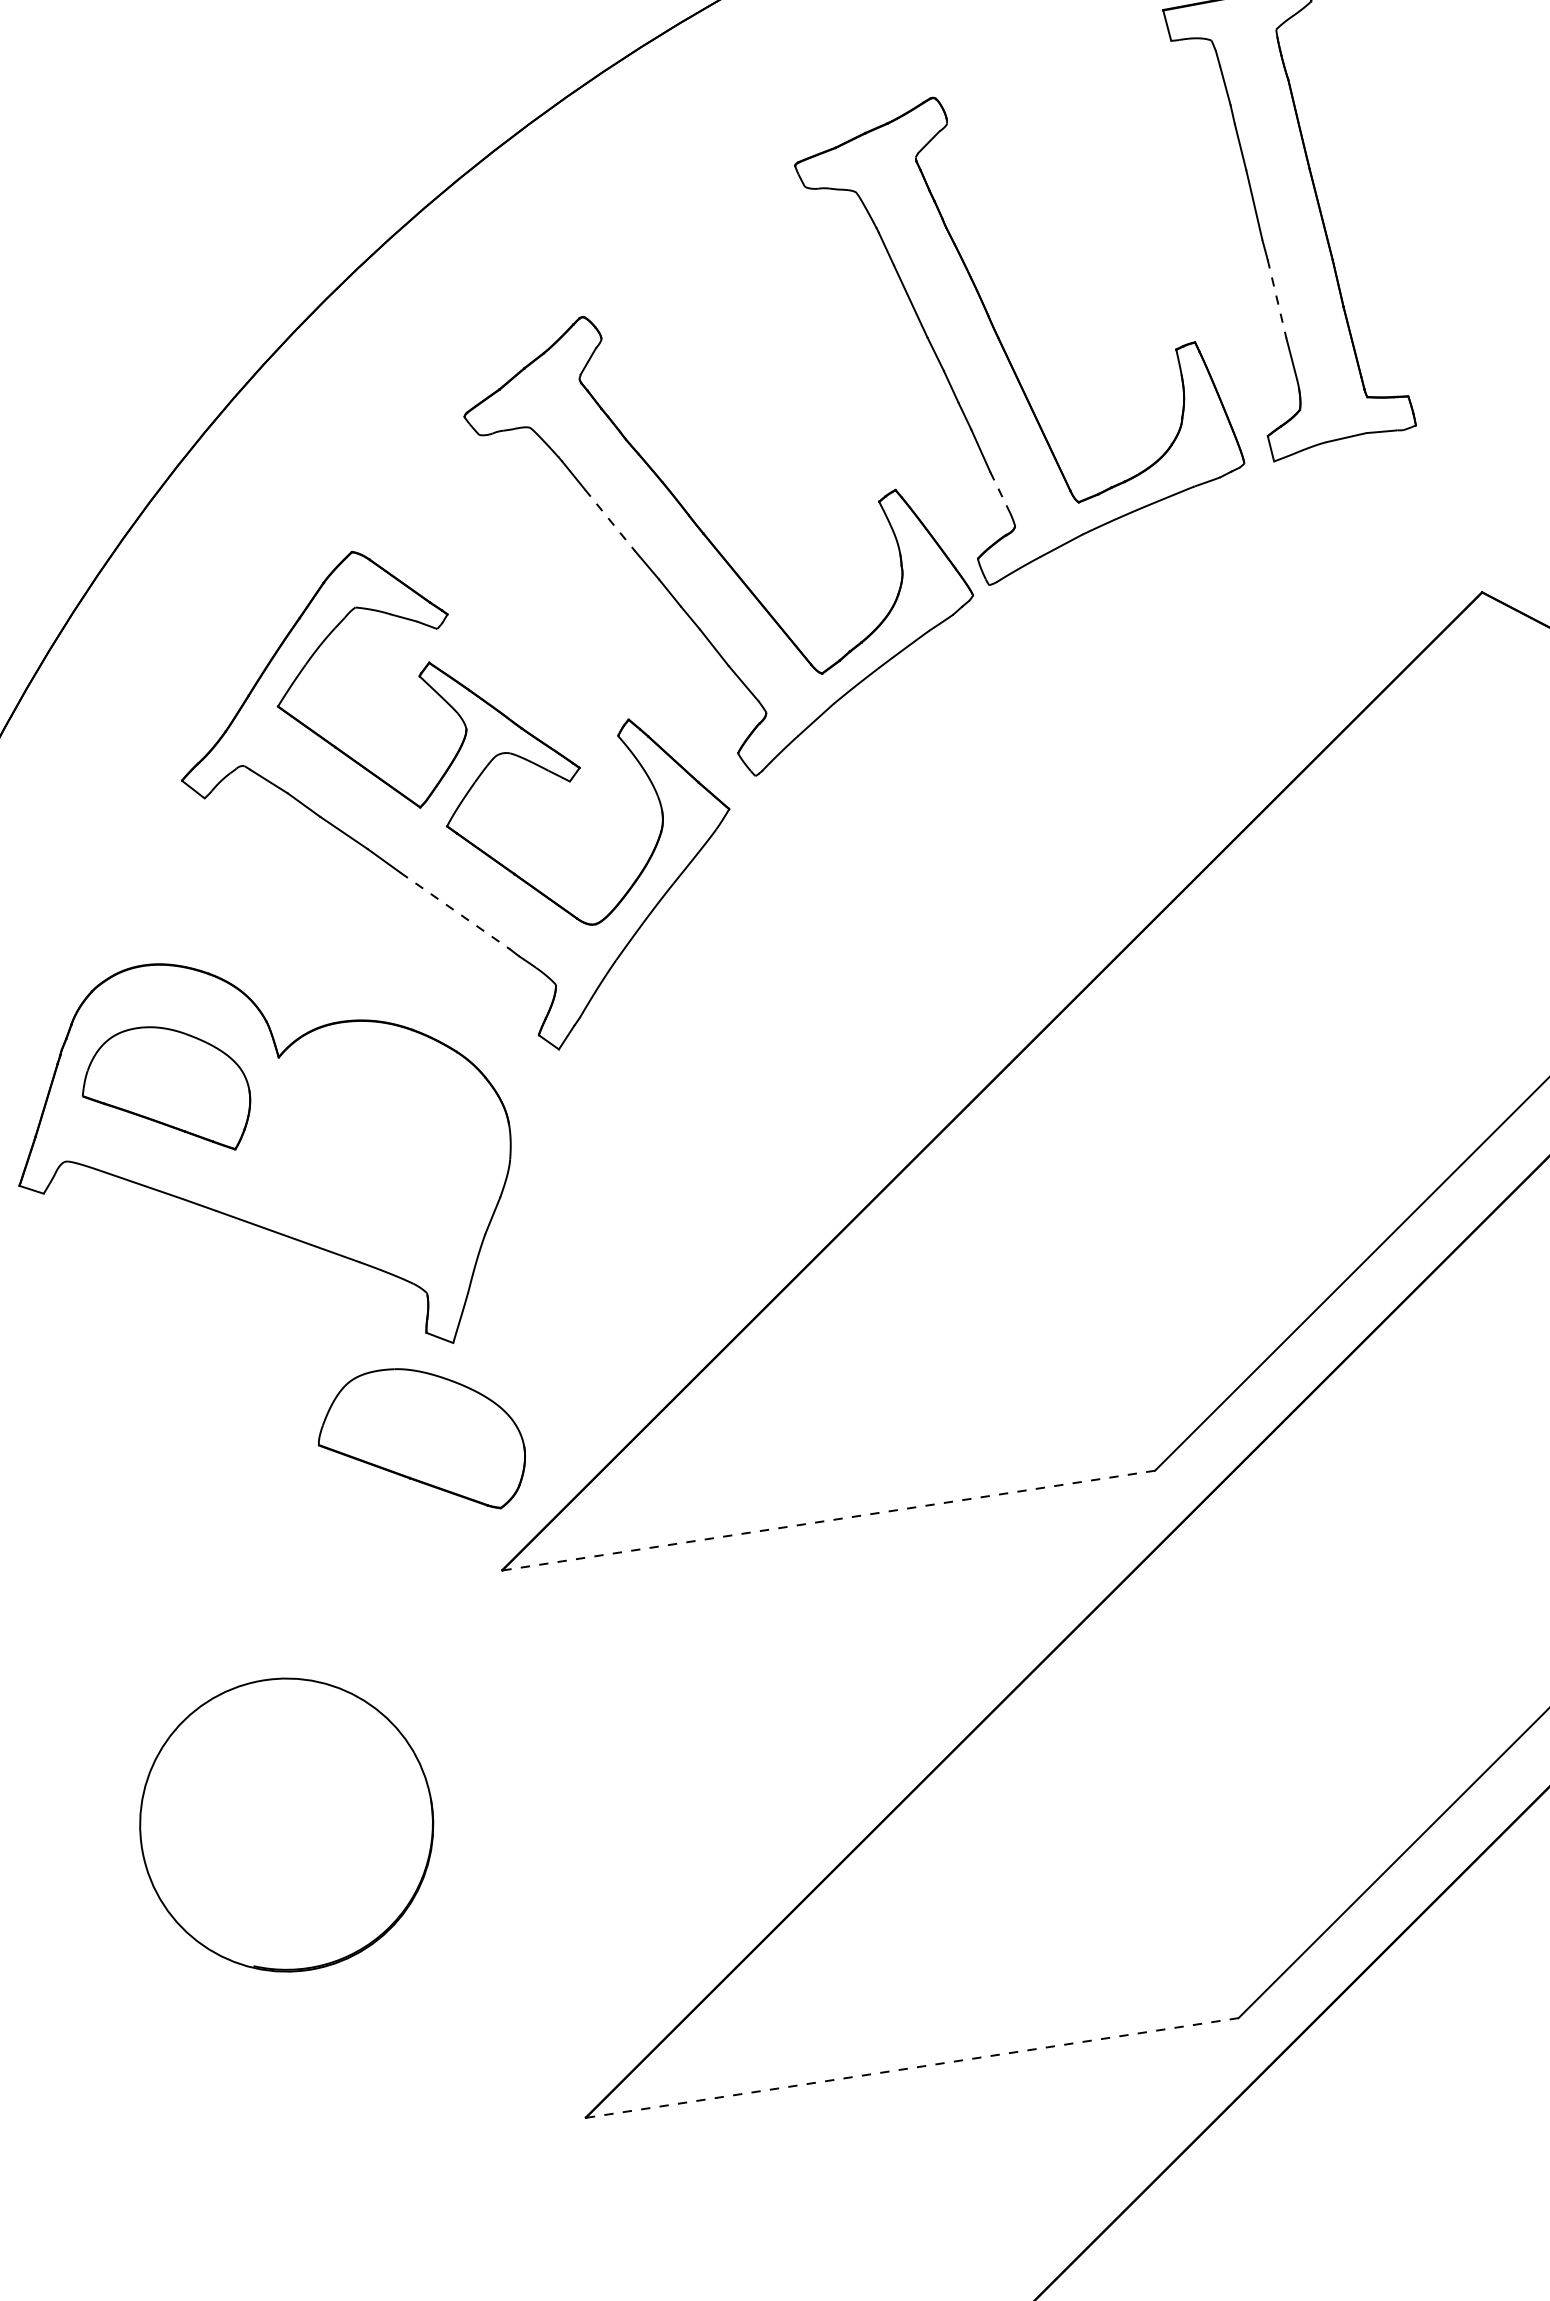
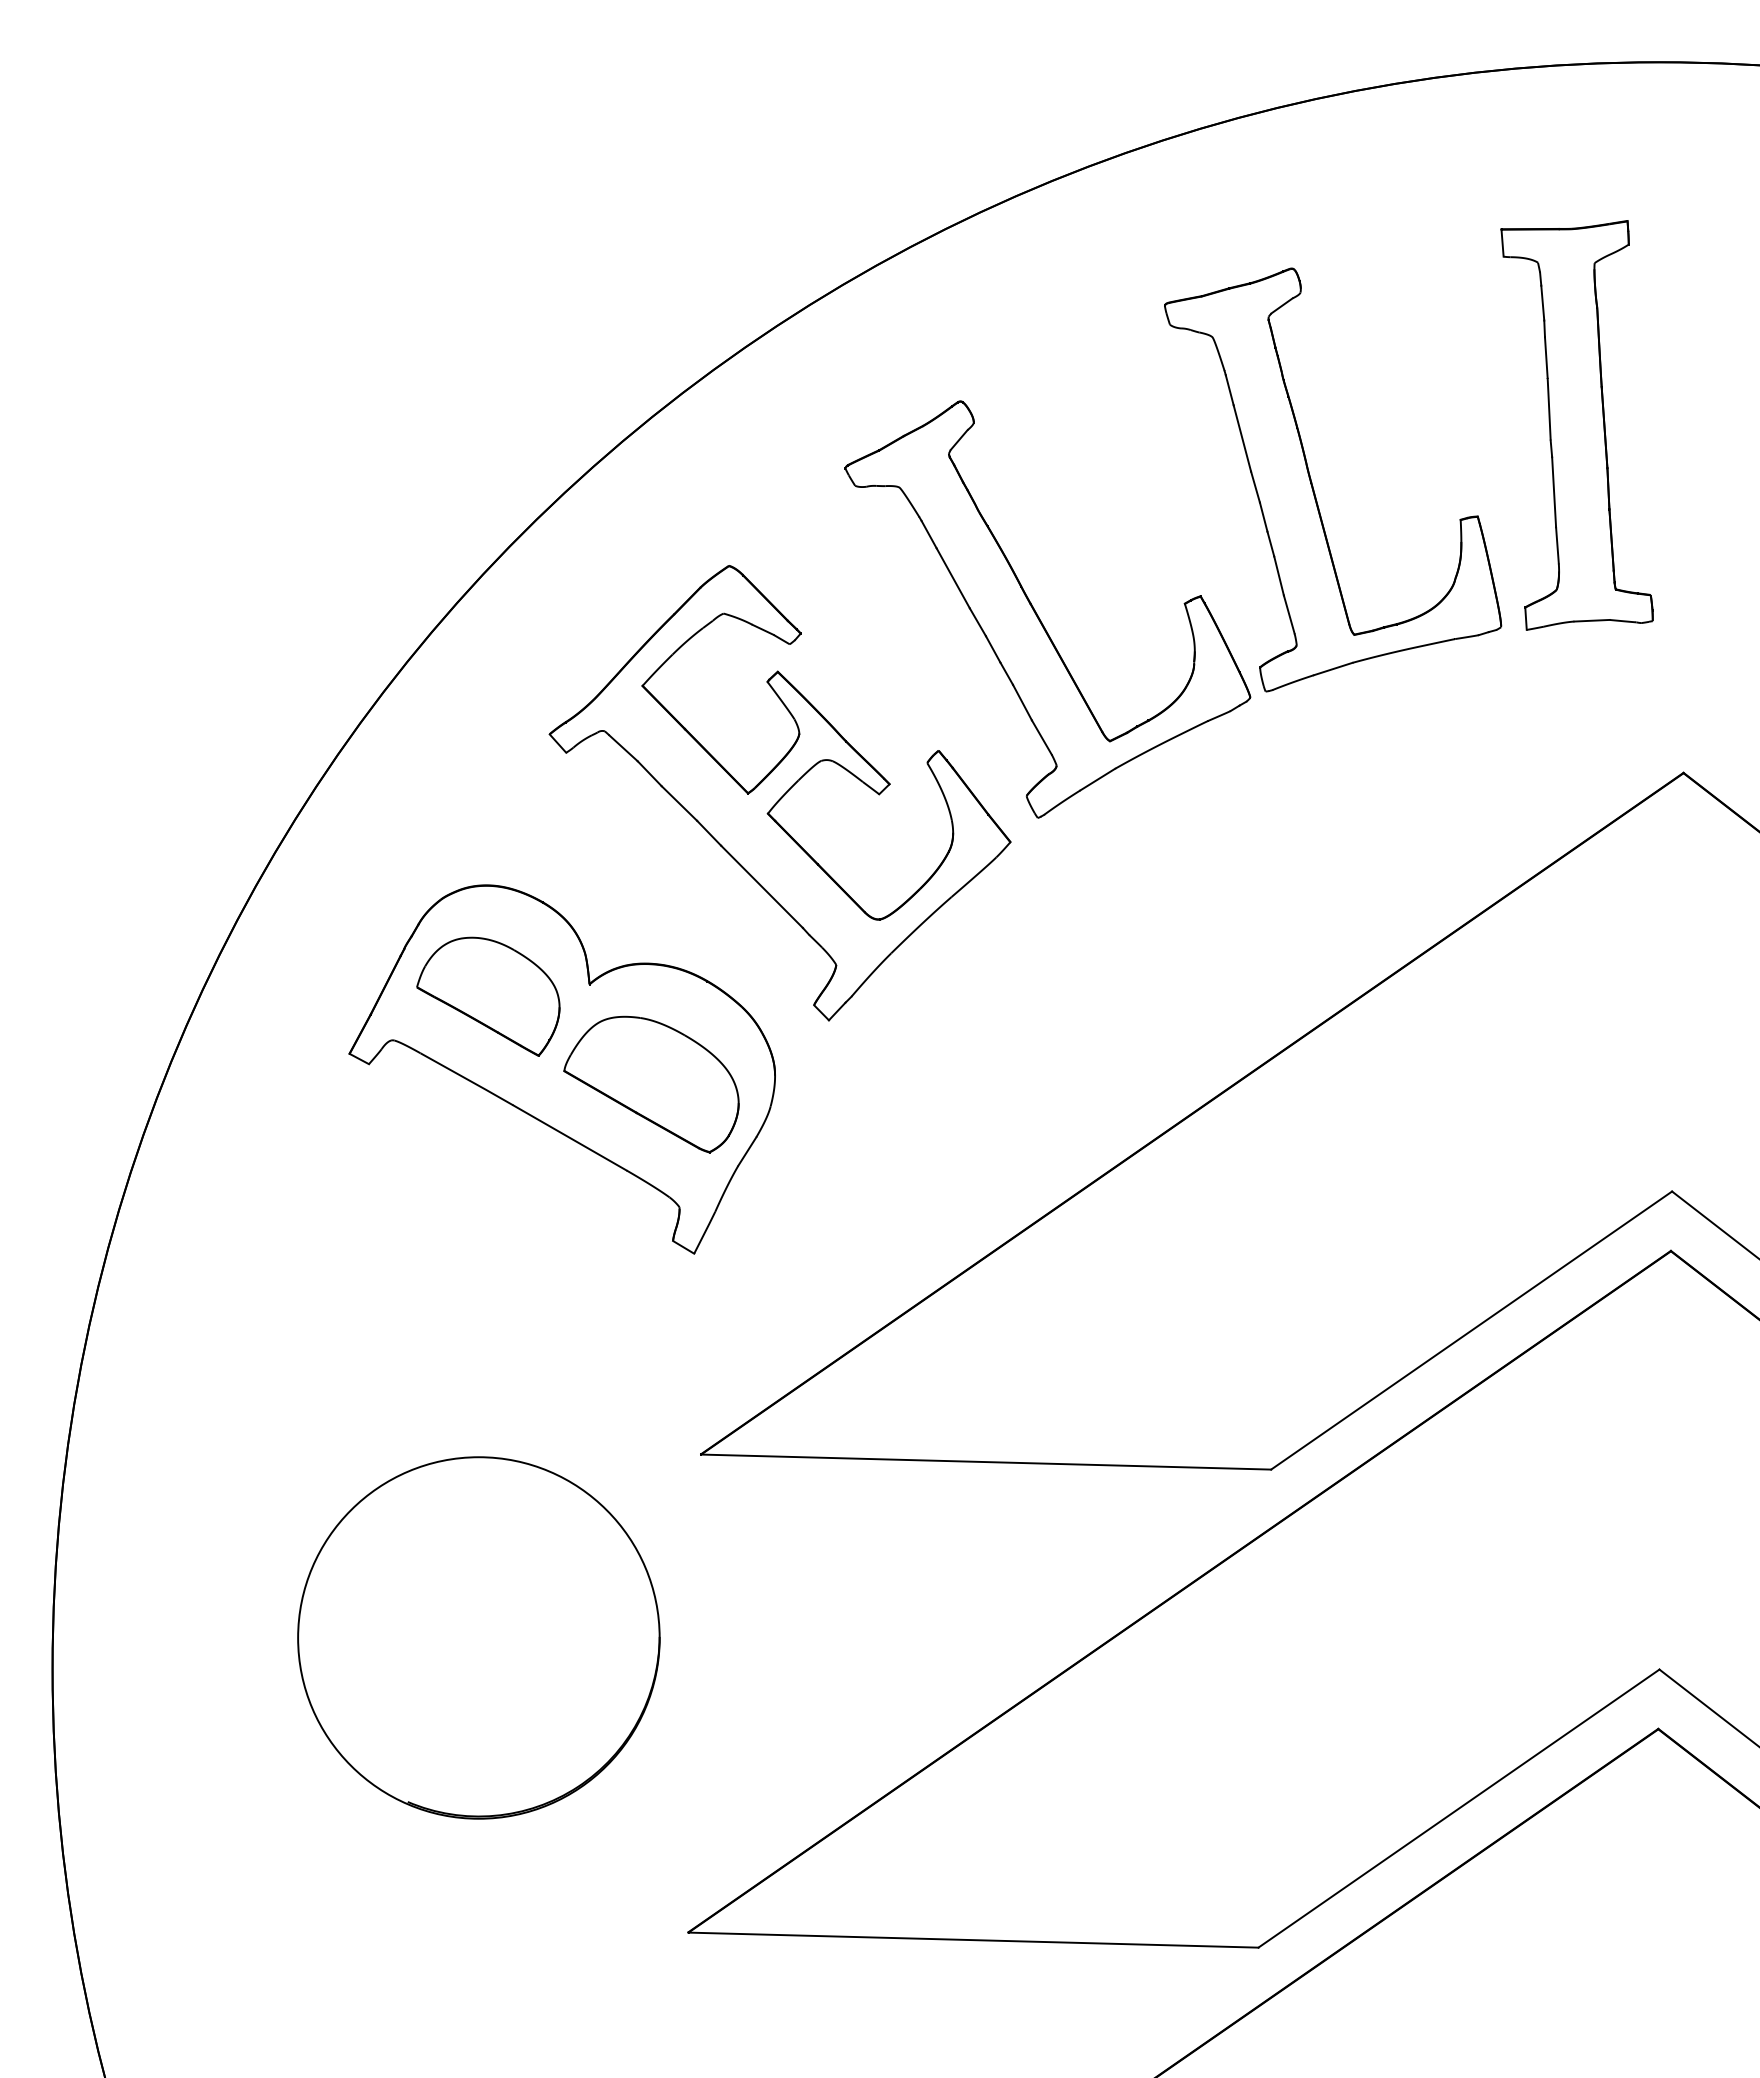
line: (1277, 299) -> (1554, 492), dashed -> solid
line: (1000, 492) -> (1289, 614), dashed -> solid
line: (610, 520) -> (953, 578), dashed -> solid
line: (455, 911) -> (762, 887), dashed -> solid
part: (420, 1442) -> (651, 1084), moved
line: (829, 1521) -> (986, 1462), dashed -> solid
part: (286, 1824) -> (478, 1637), size x1.43
line: (913, 2068) -> (974, 1940), dashed -> solid

